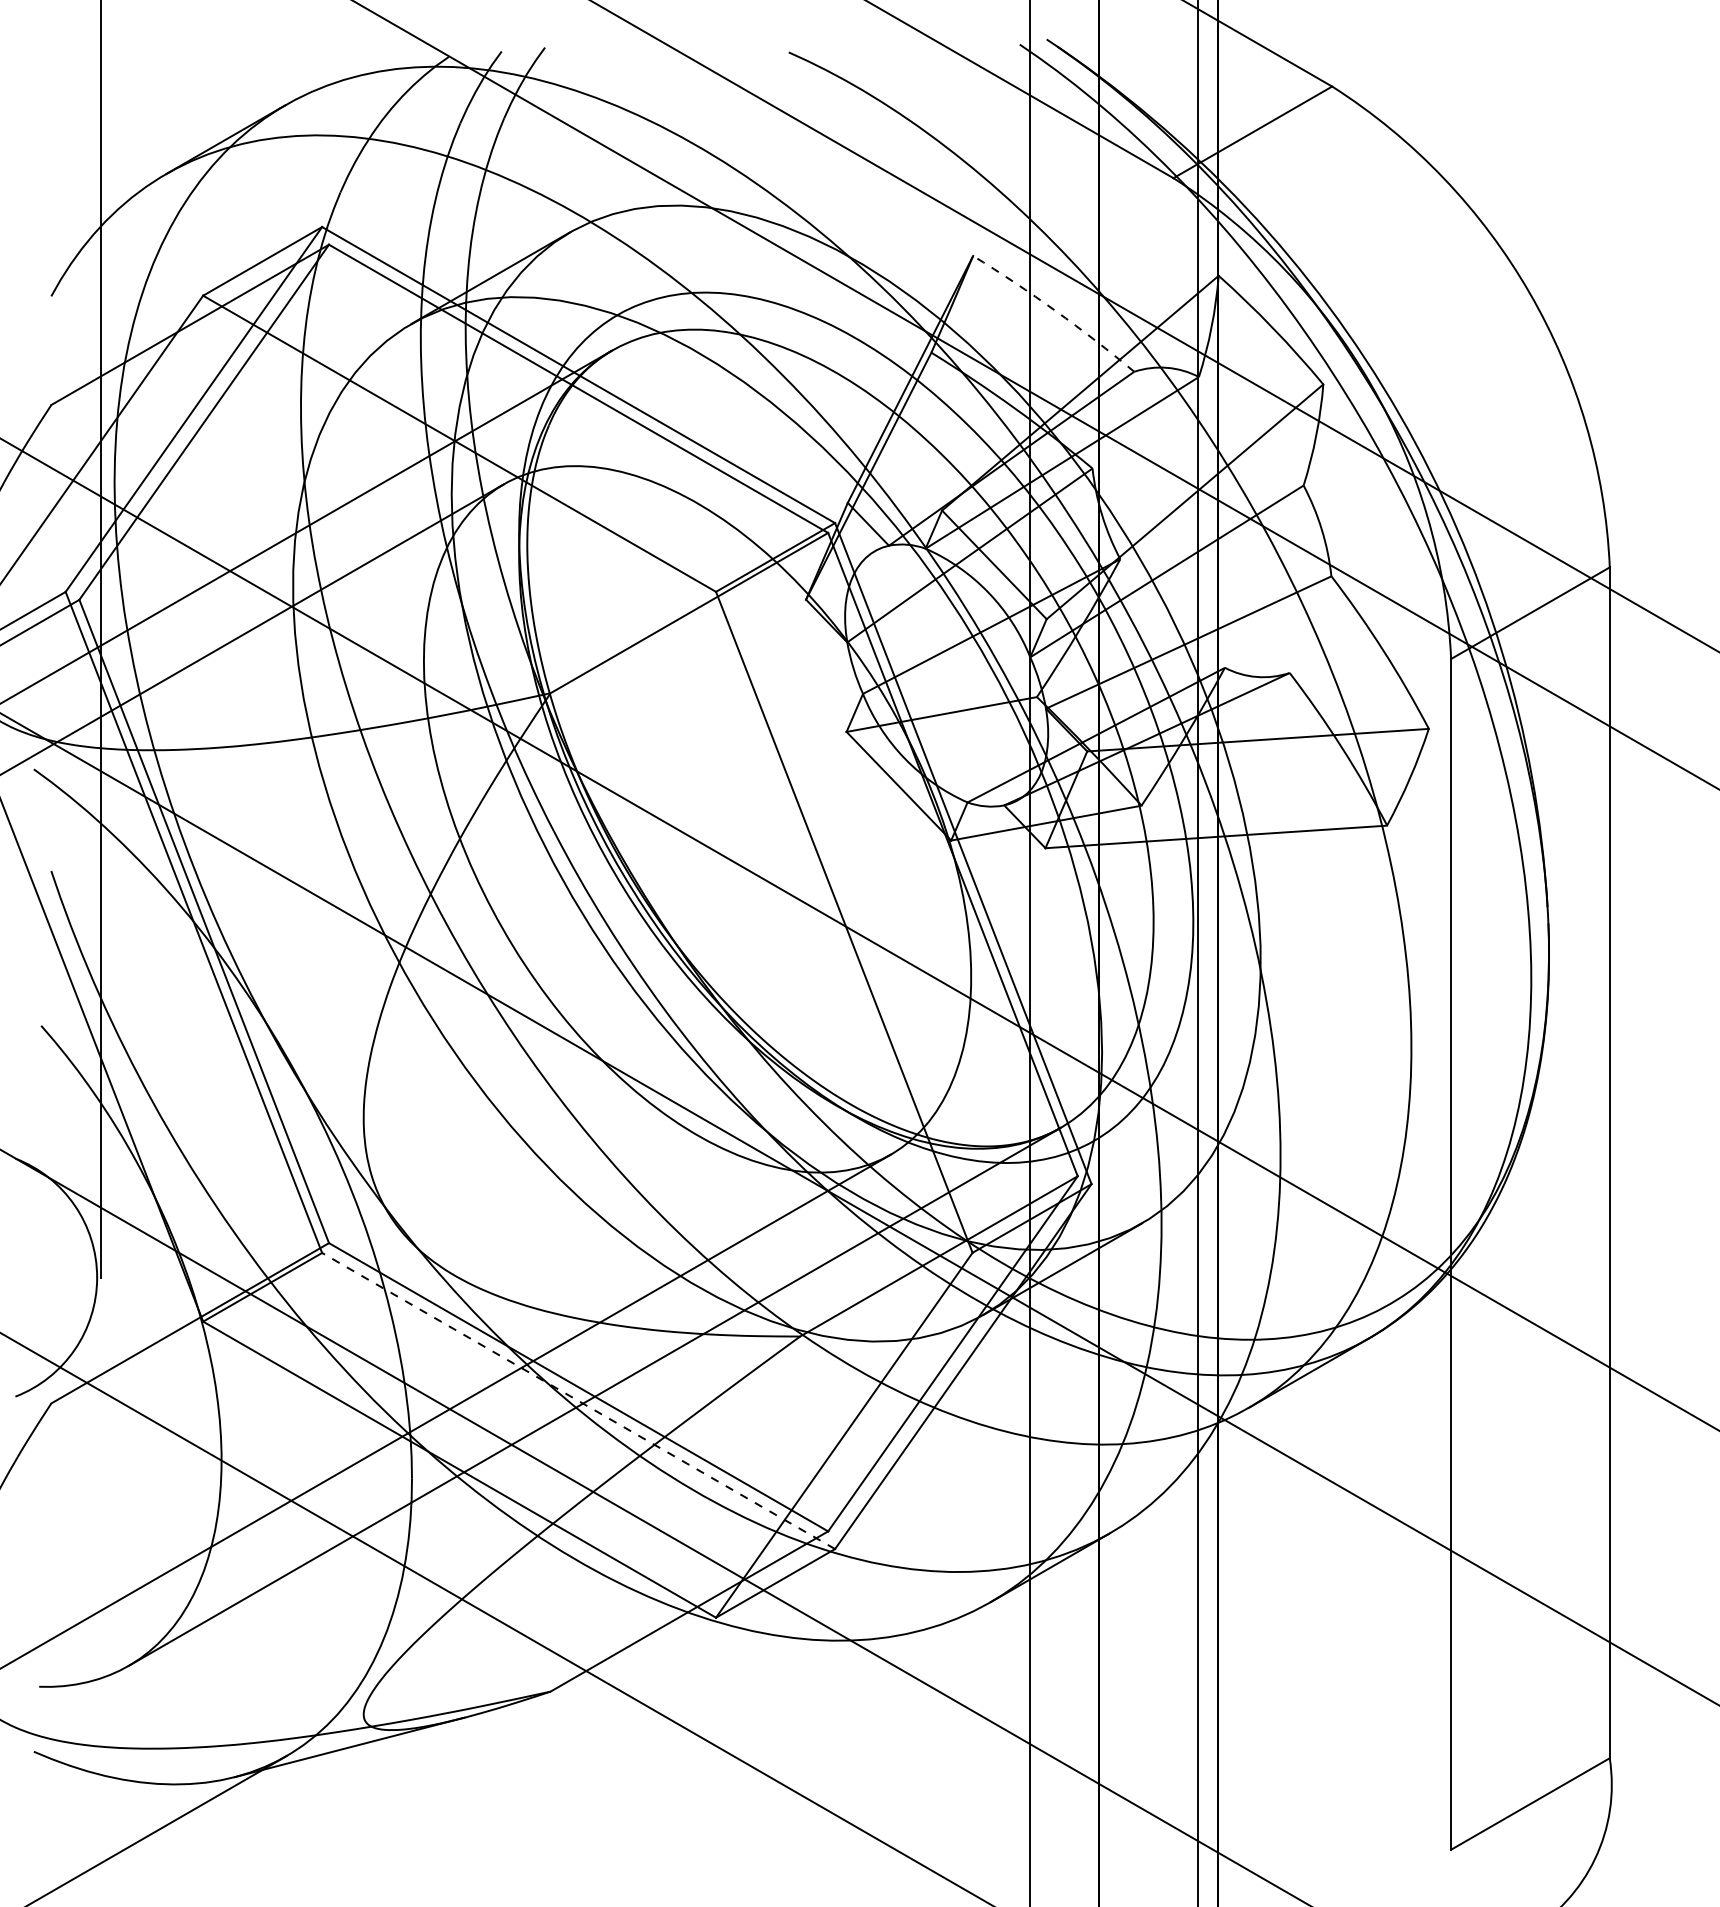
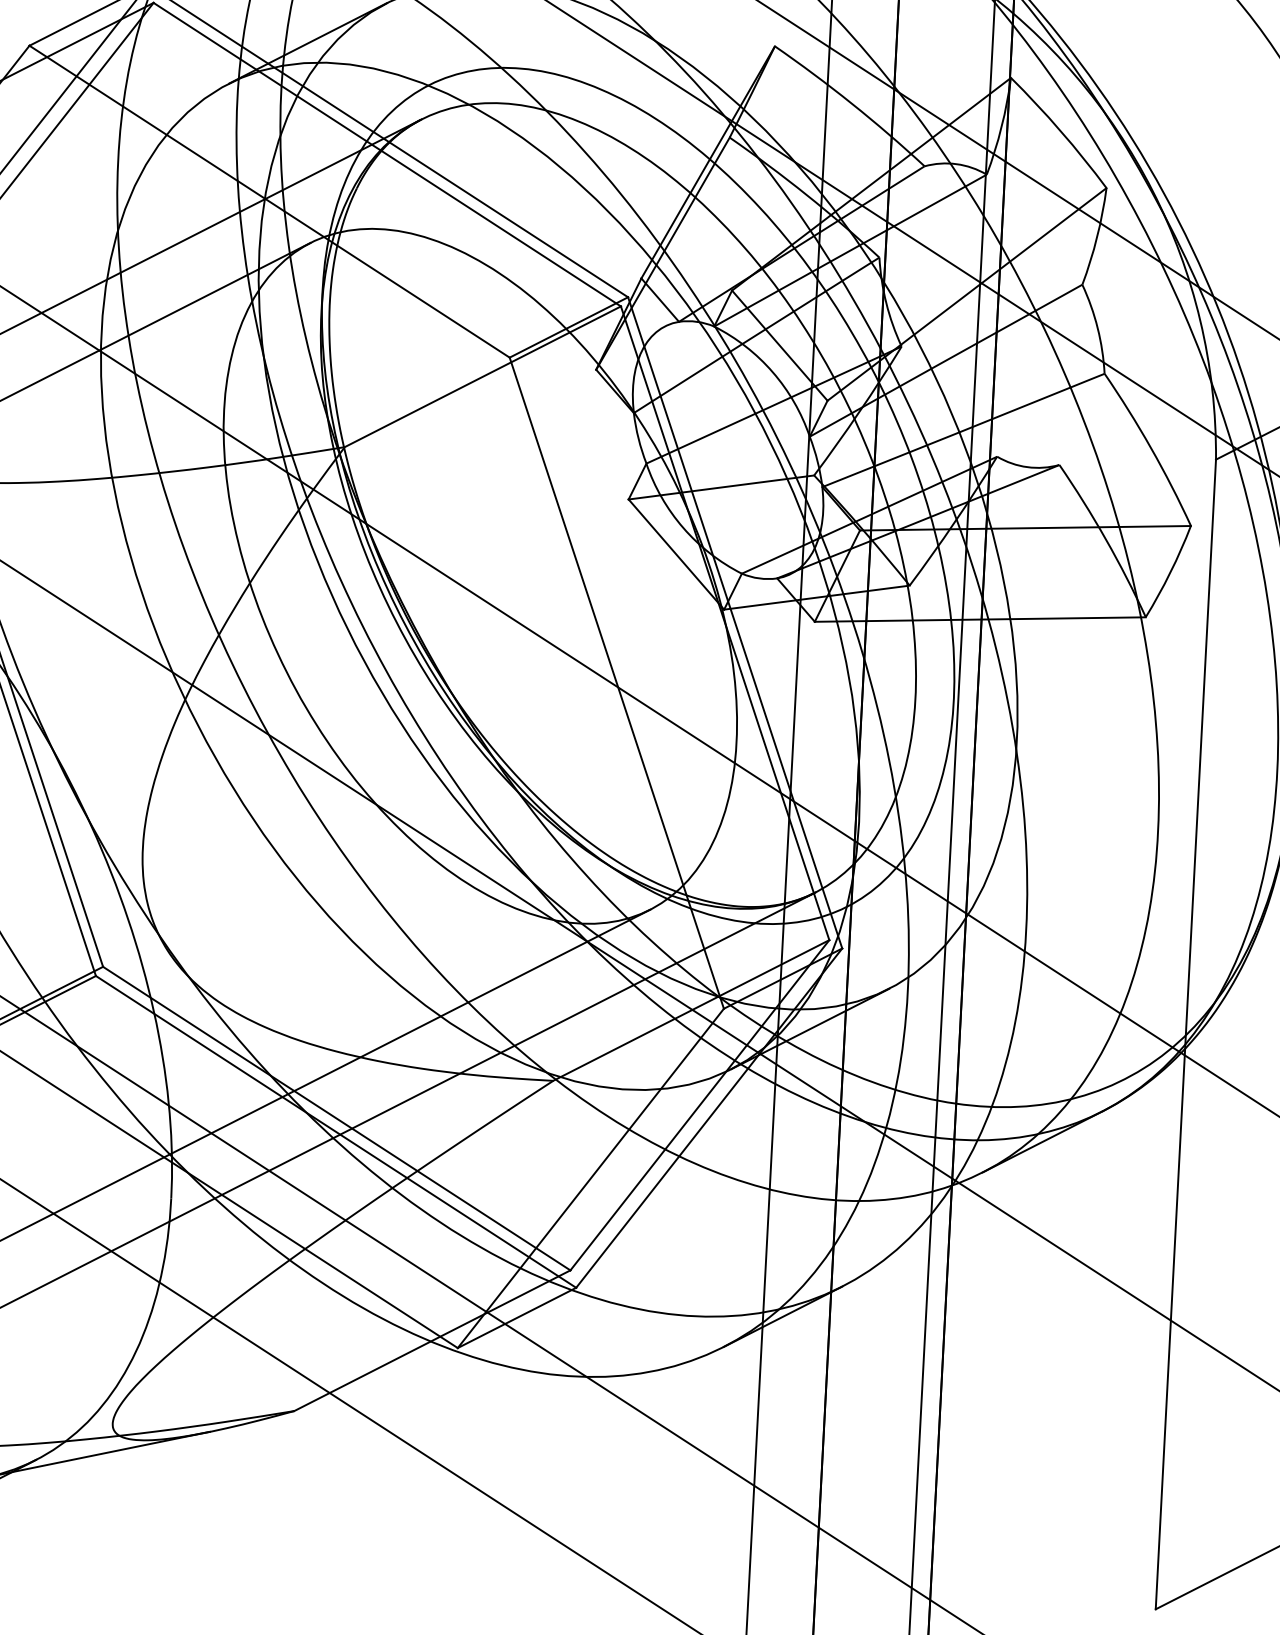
arc: (1055, 311) -> (851, 104), dashed -> solid
line: (578, 1400) -> (335, 1131), dashed -> solid

